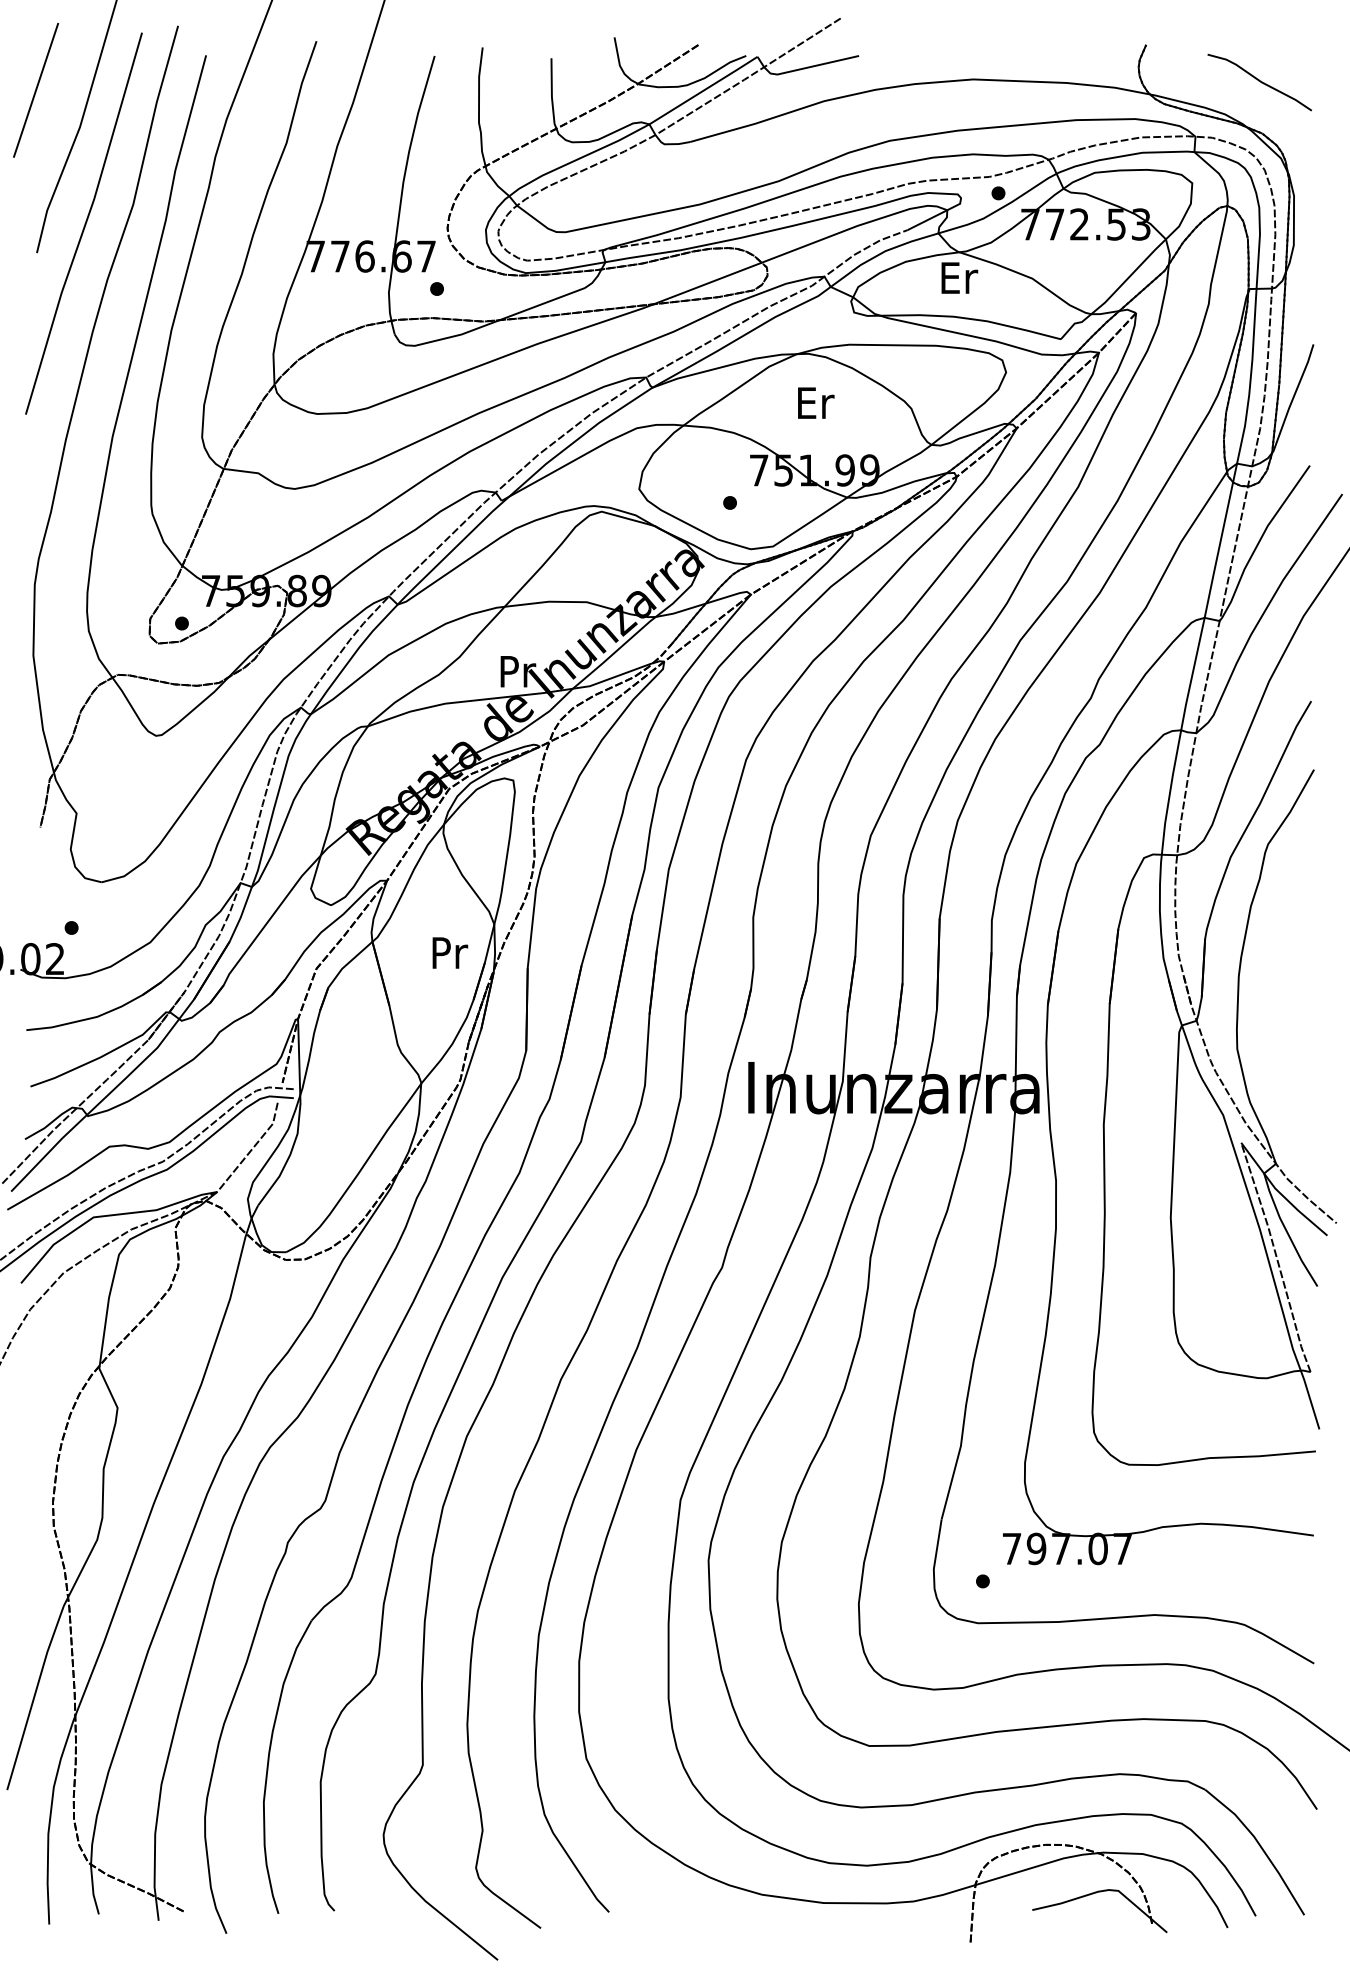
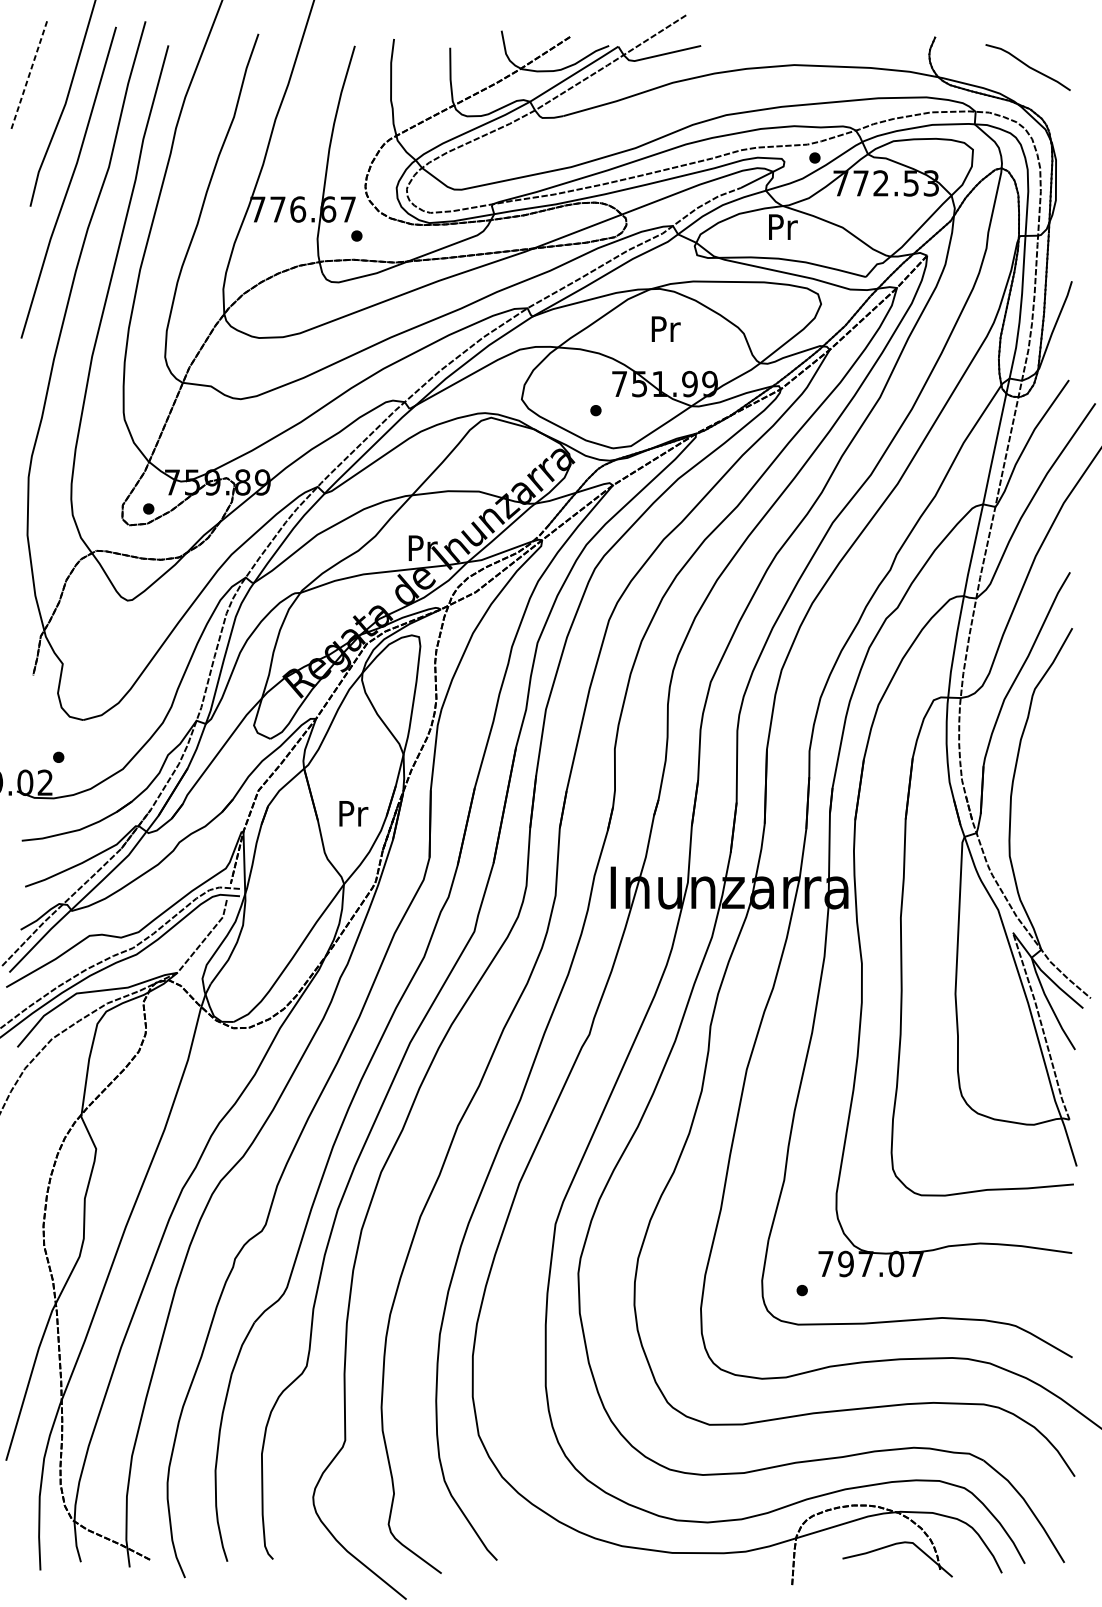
line: (36, 90) -> (30, 74), solid -> dashed
text: (959, 277) -> (783, 226), Er -> Pr
text: (816, 402) -> (666, 328), Er -> Pr
text: (450, 952) -> (353, 813), moved

